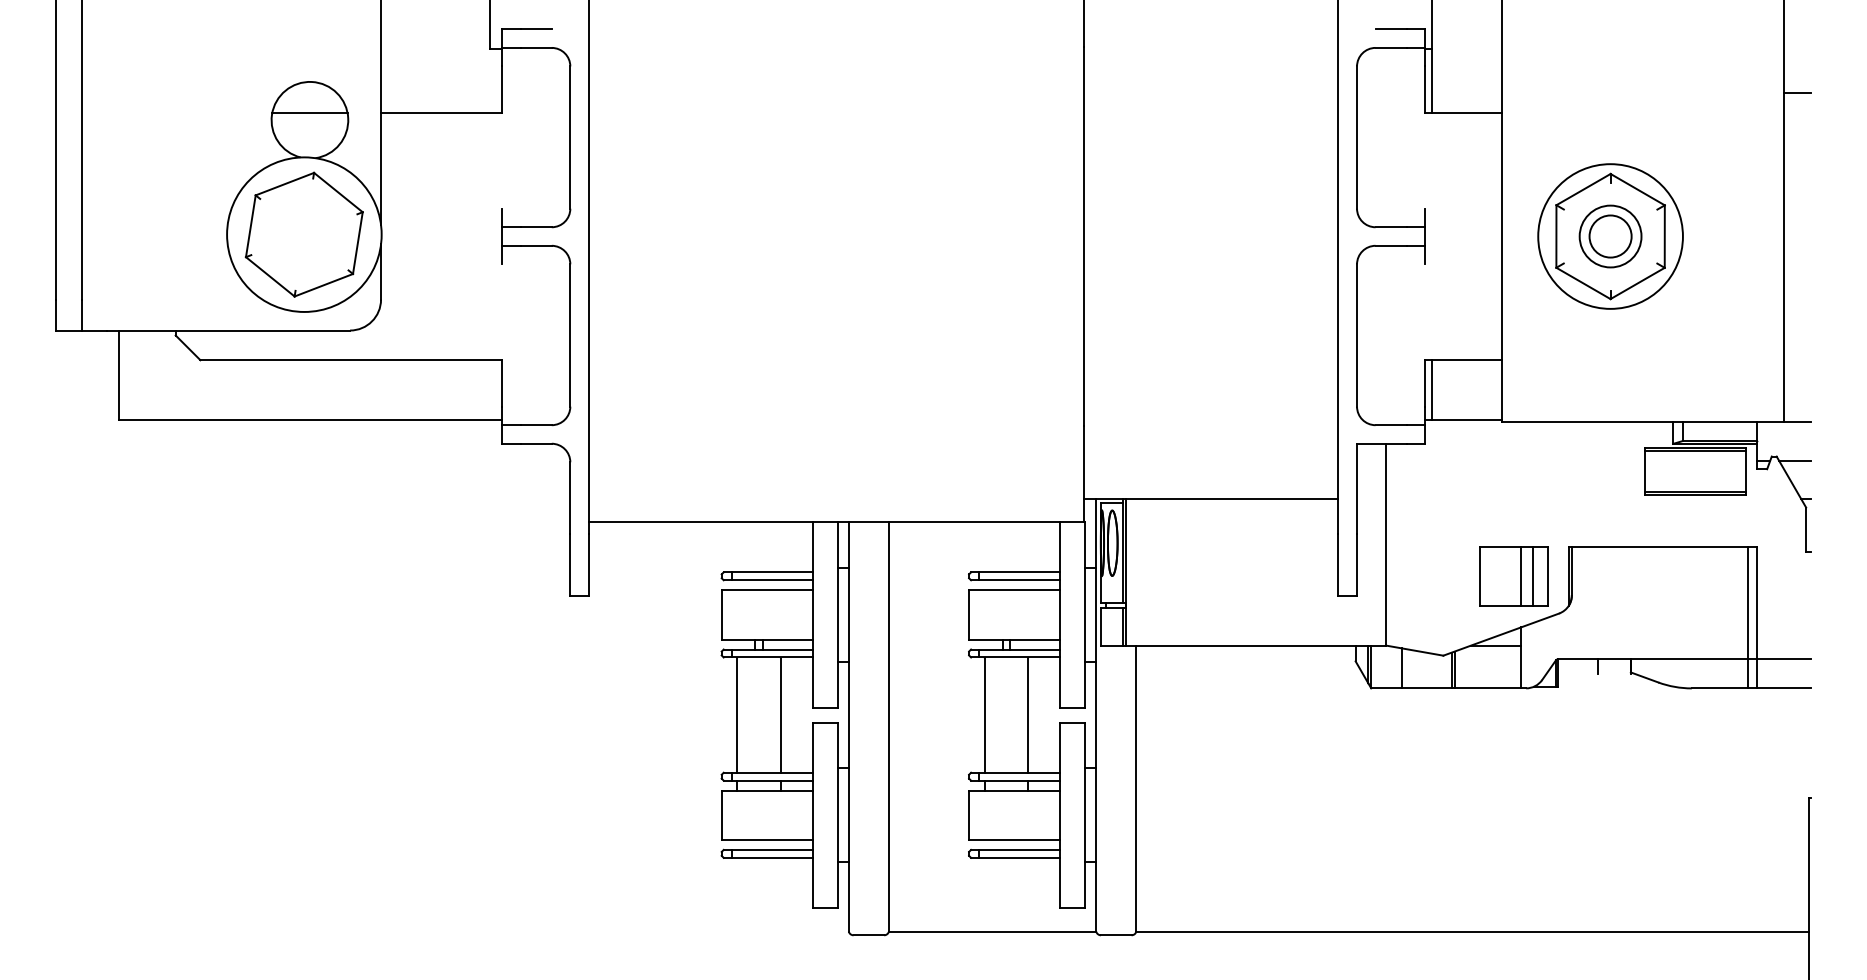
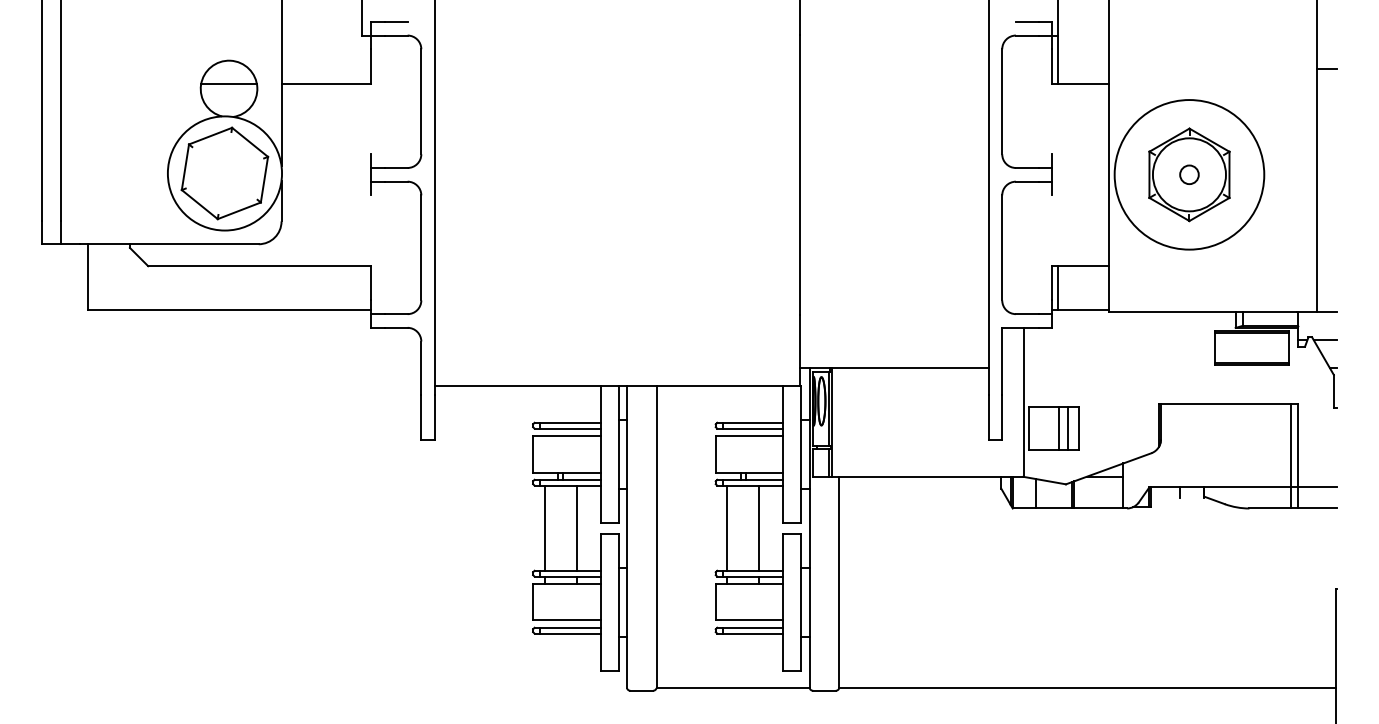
circle: (1610, 236) -> (1189, 174), size x0.6
circle: (1610, 236) -> (1189, 174), size x1.4
circle: (1610, 236) -> (1189, 174), size x1.6
part: (1513, 576) -> (1053, 428), moved

